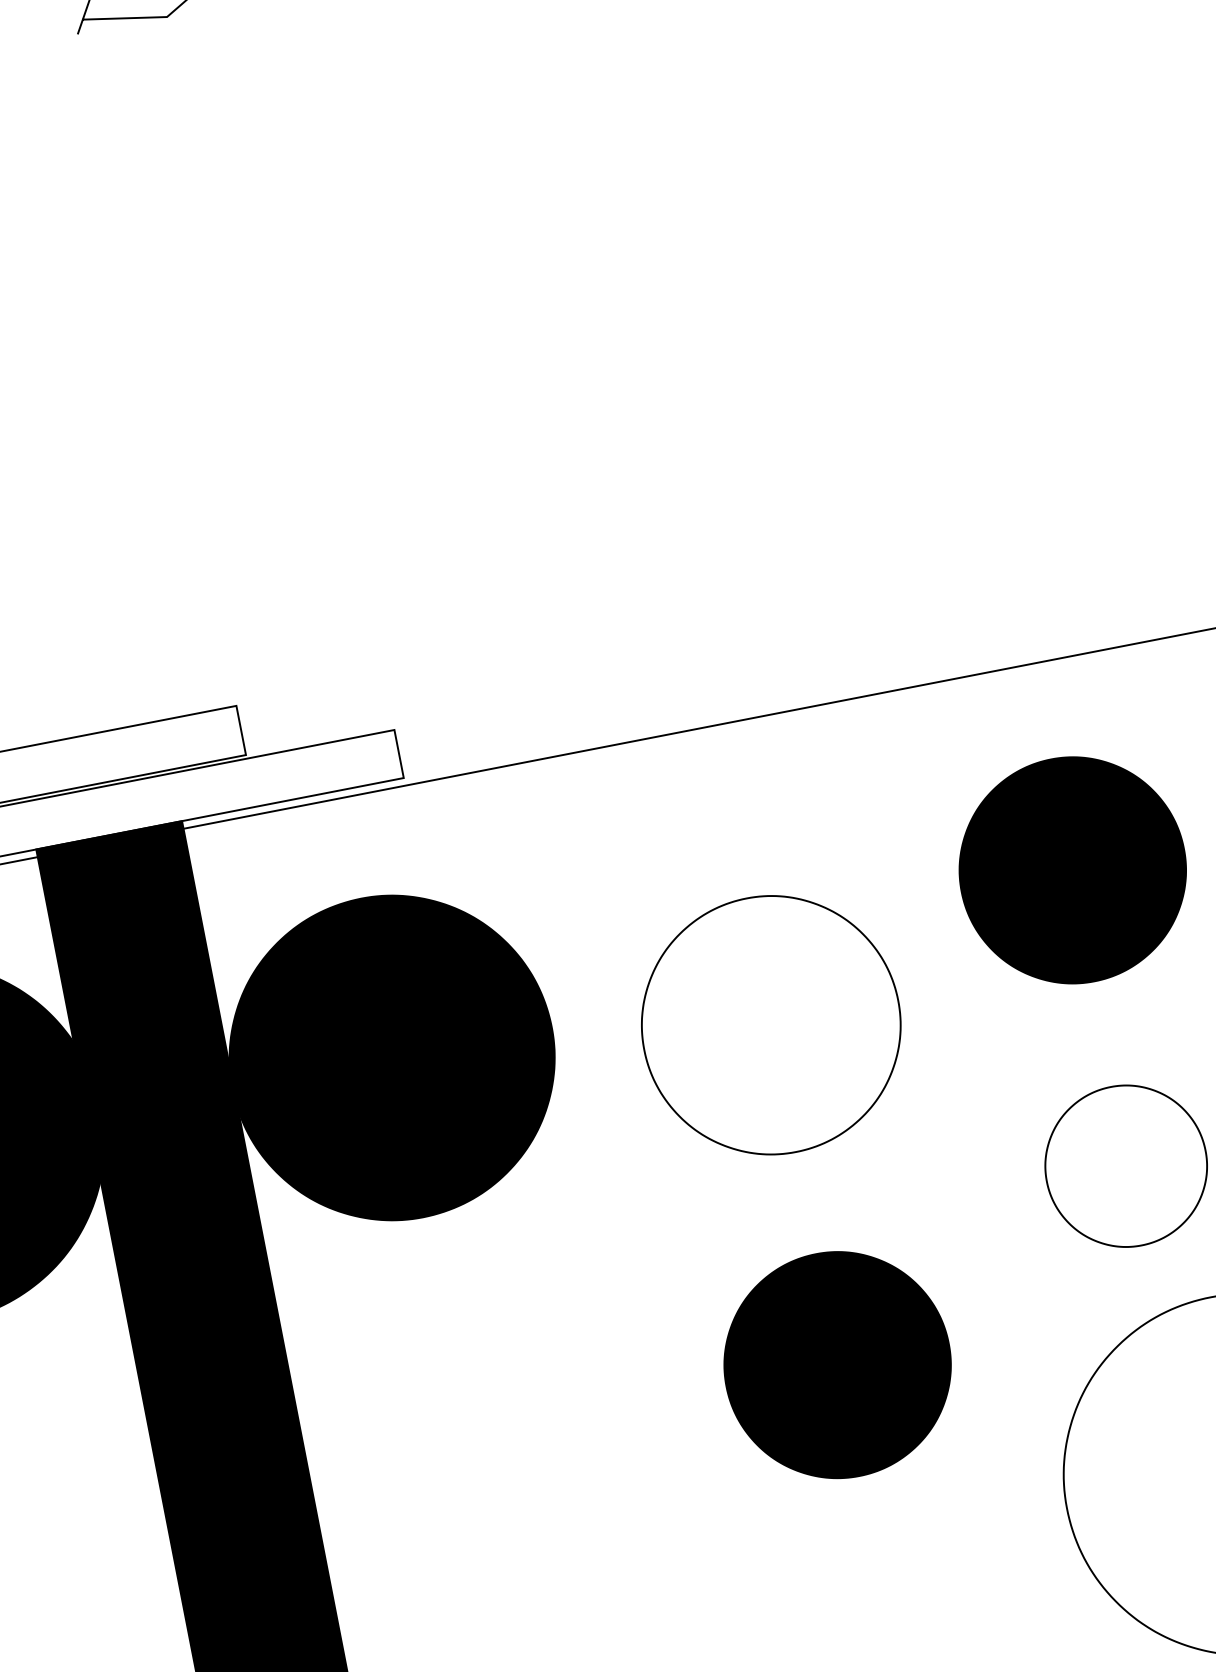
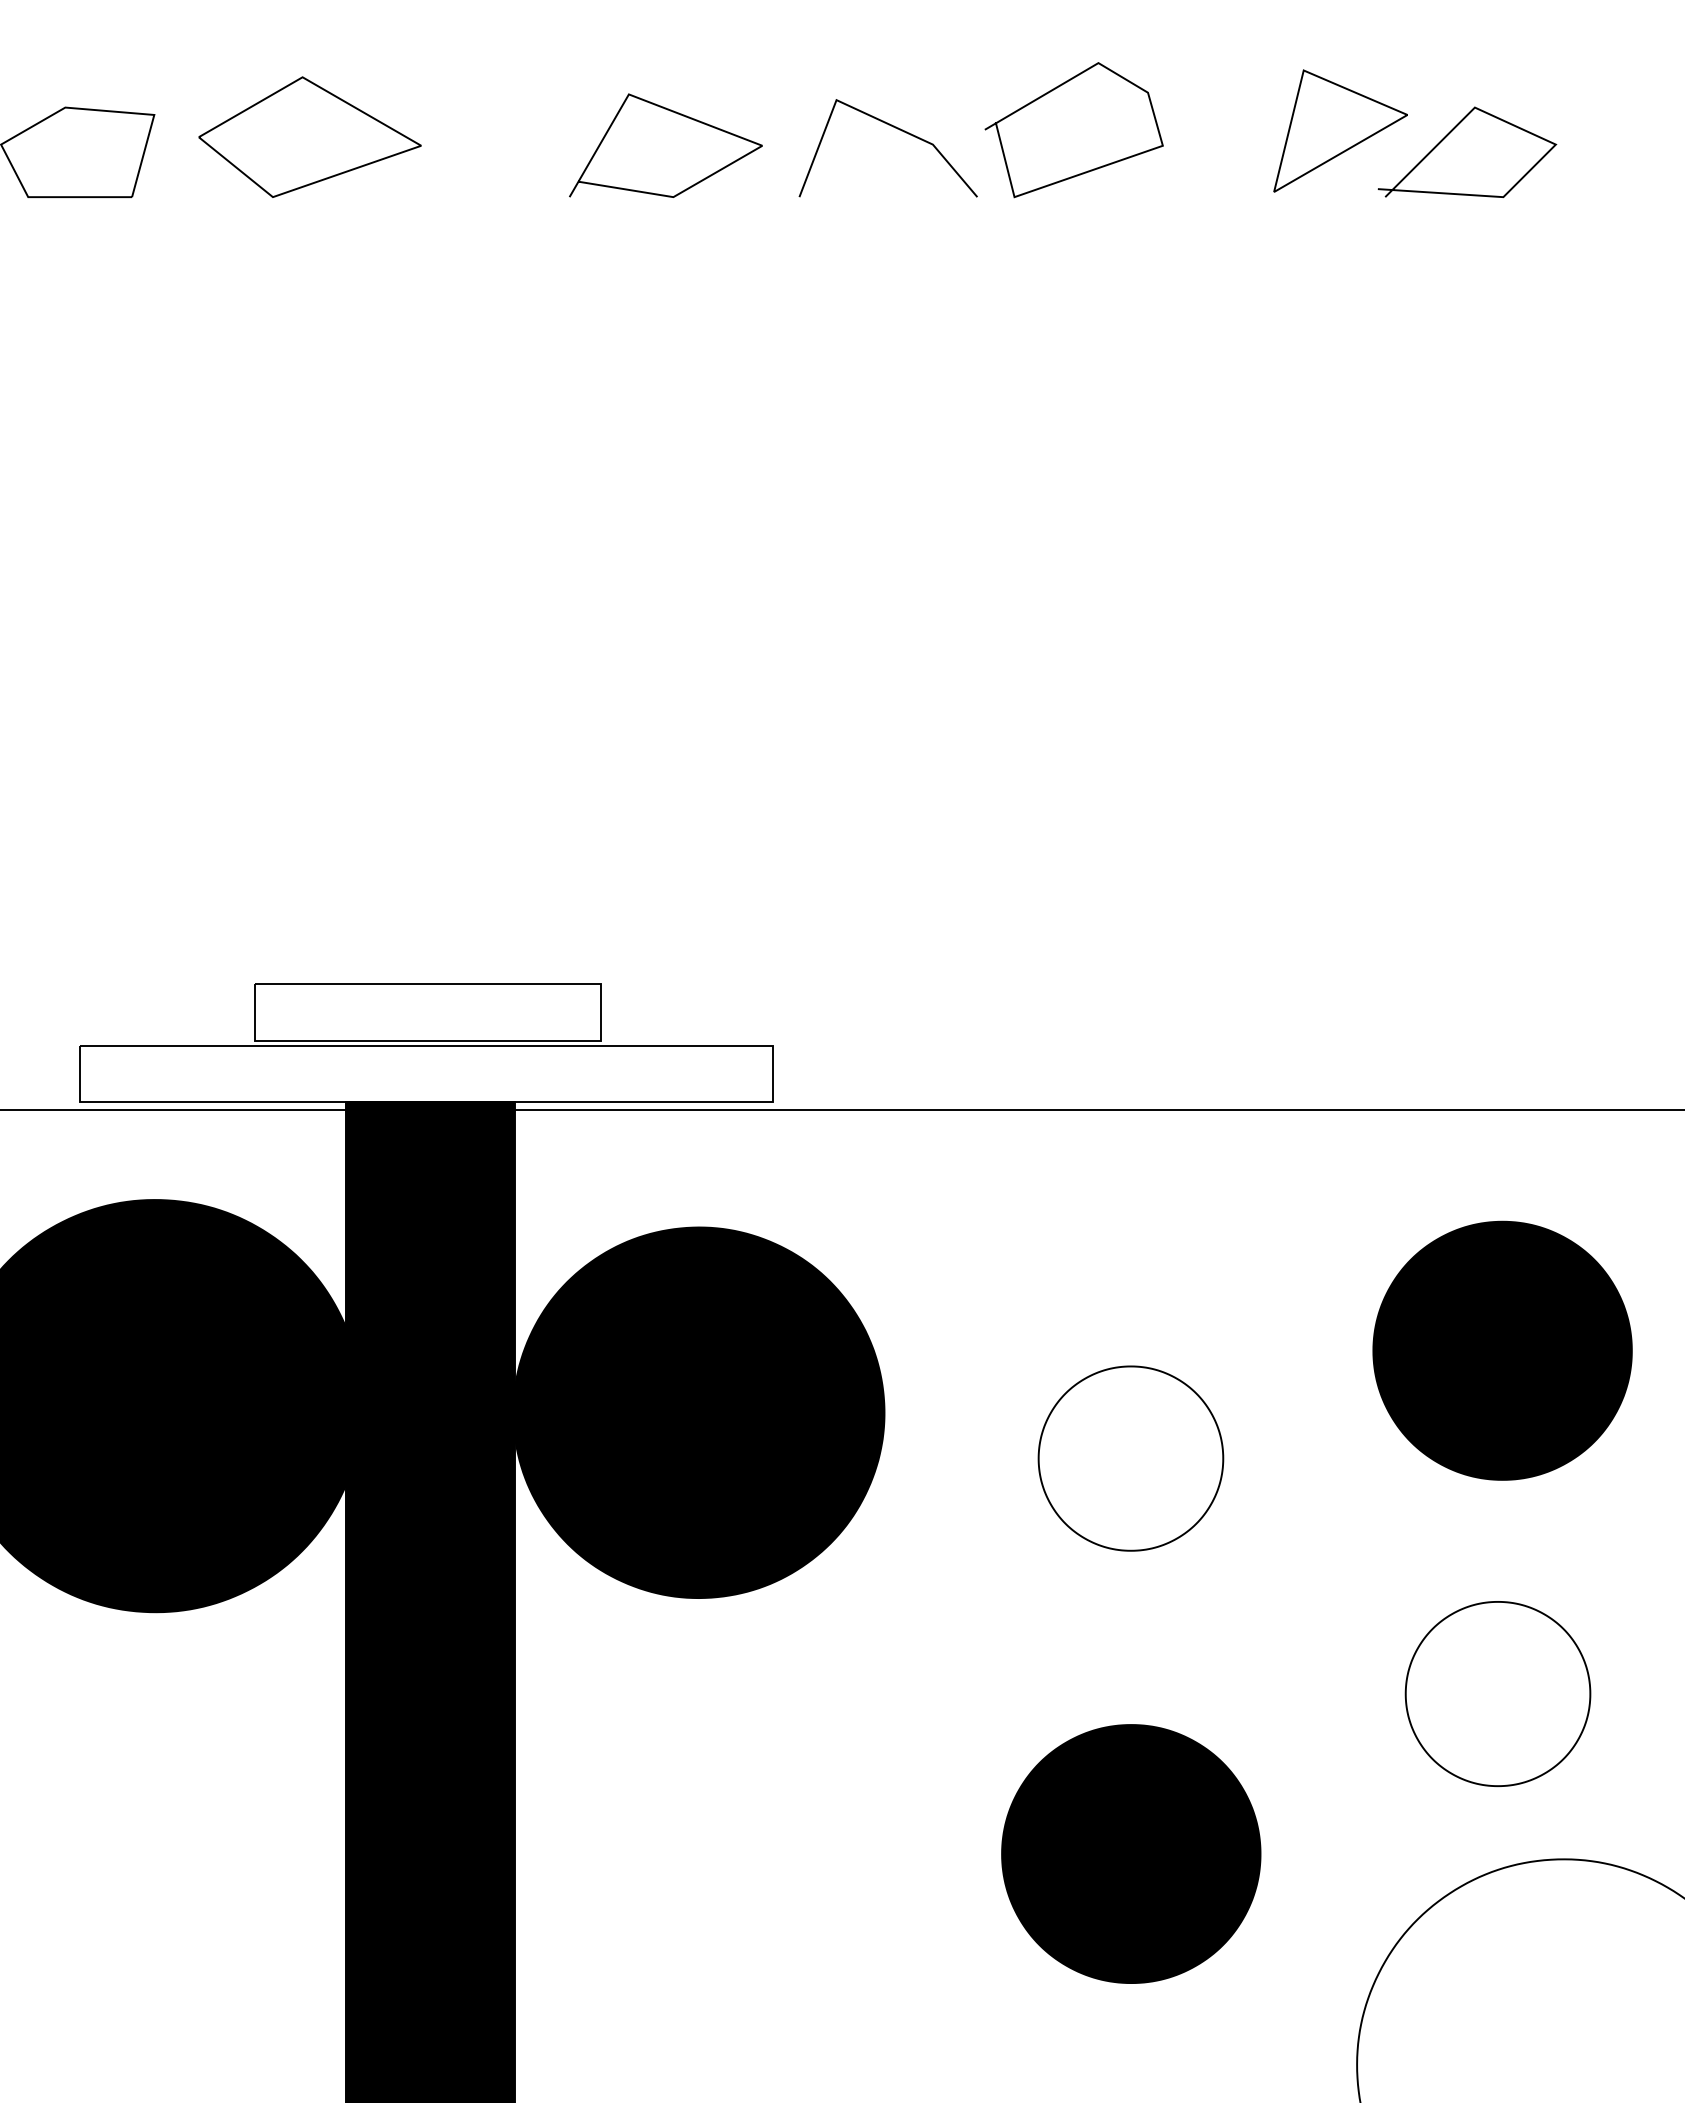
part: (770, 1025) -> (1130, 1458), size x0.62

